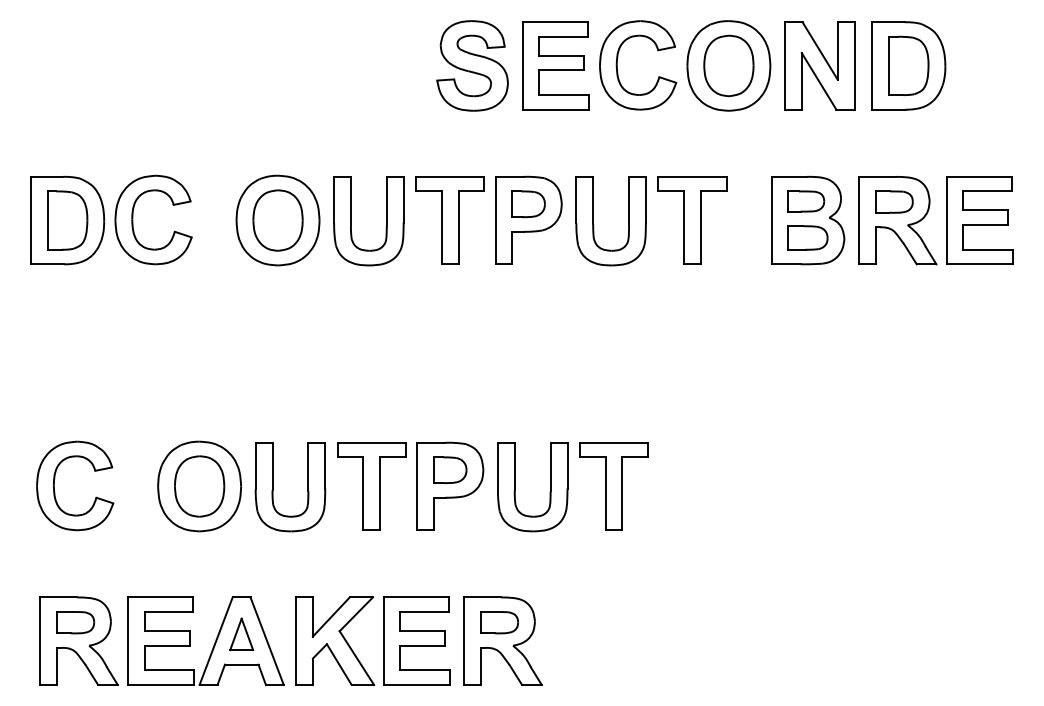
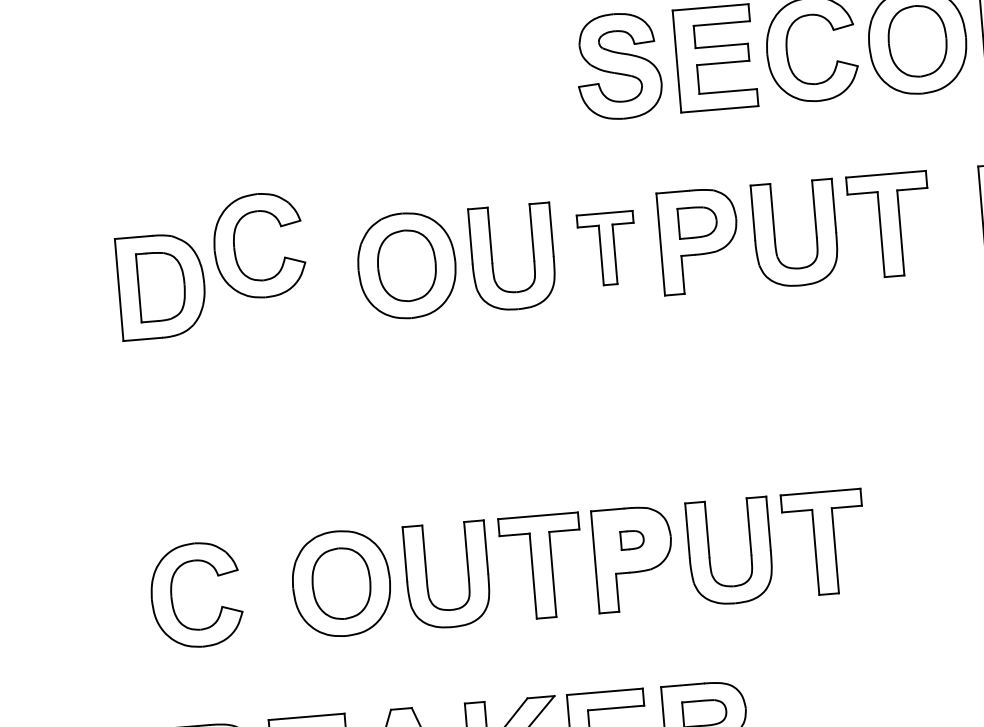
part: (133, 219) -> (235, 247), moved
part: (449, 220) -> (606, 248), size x0.7
part: (450, 469) -> (632, 539), size x0.6

